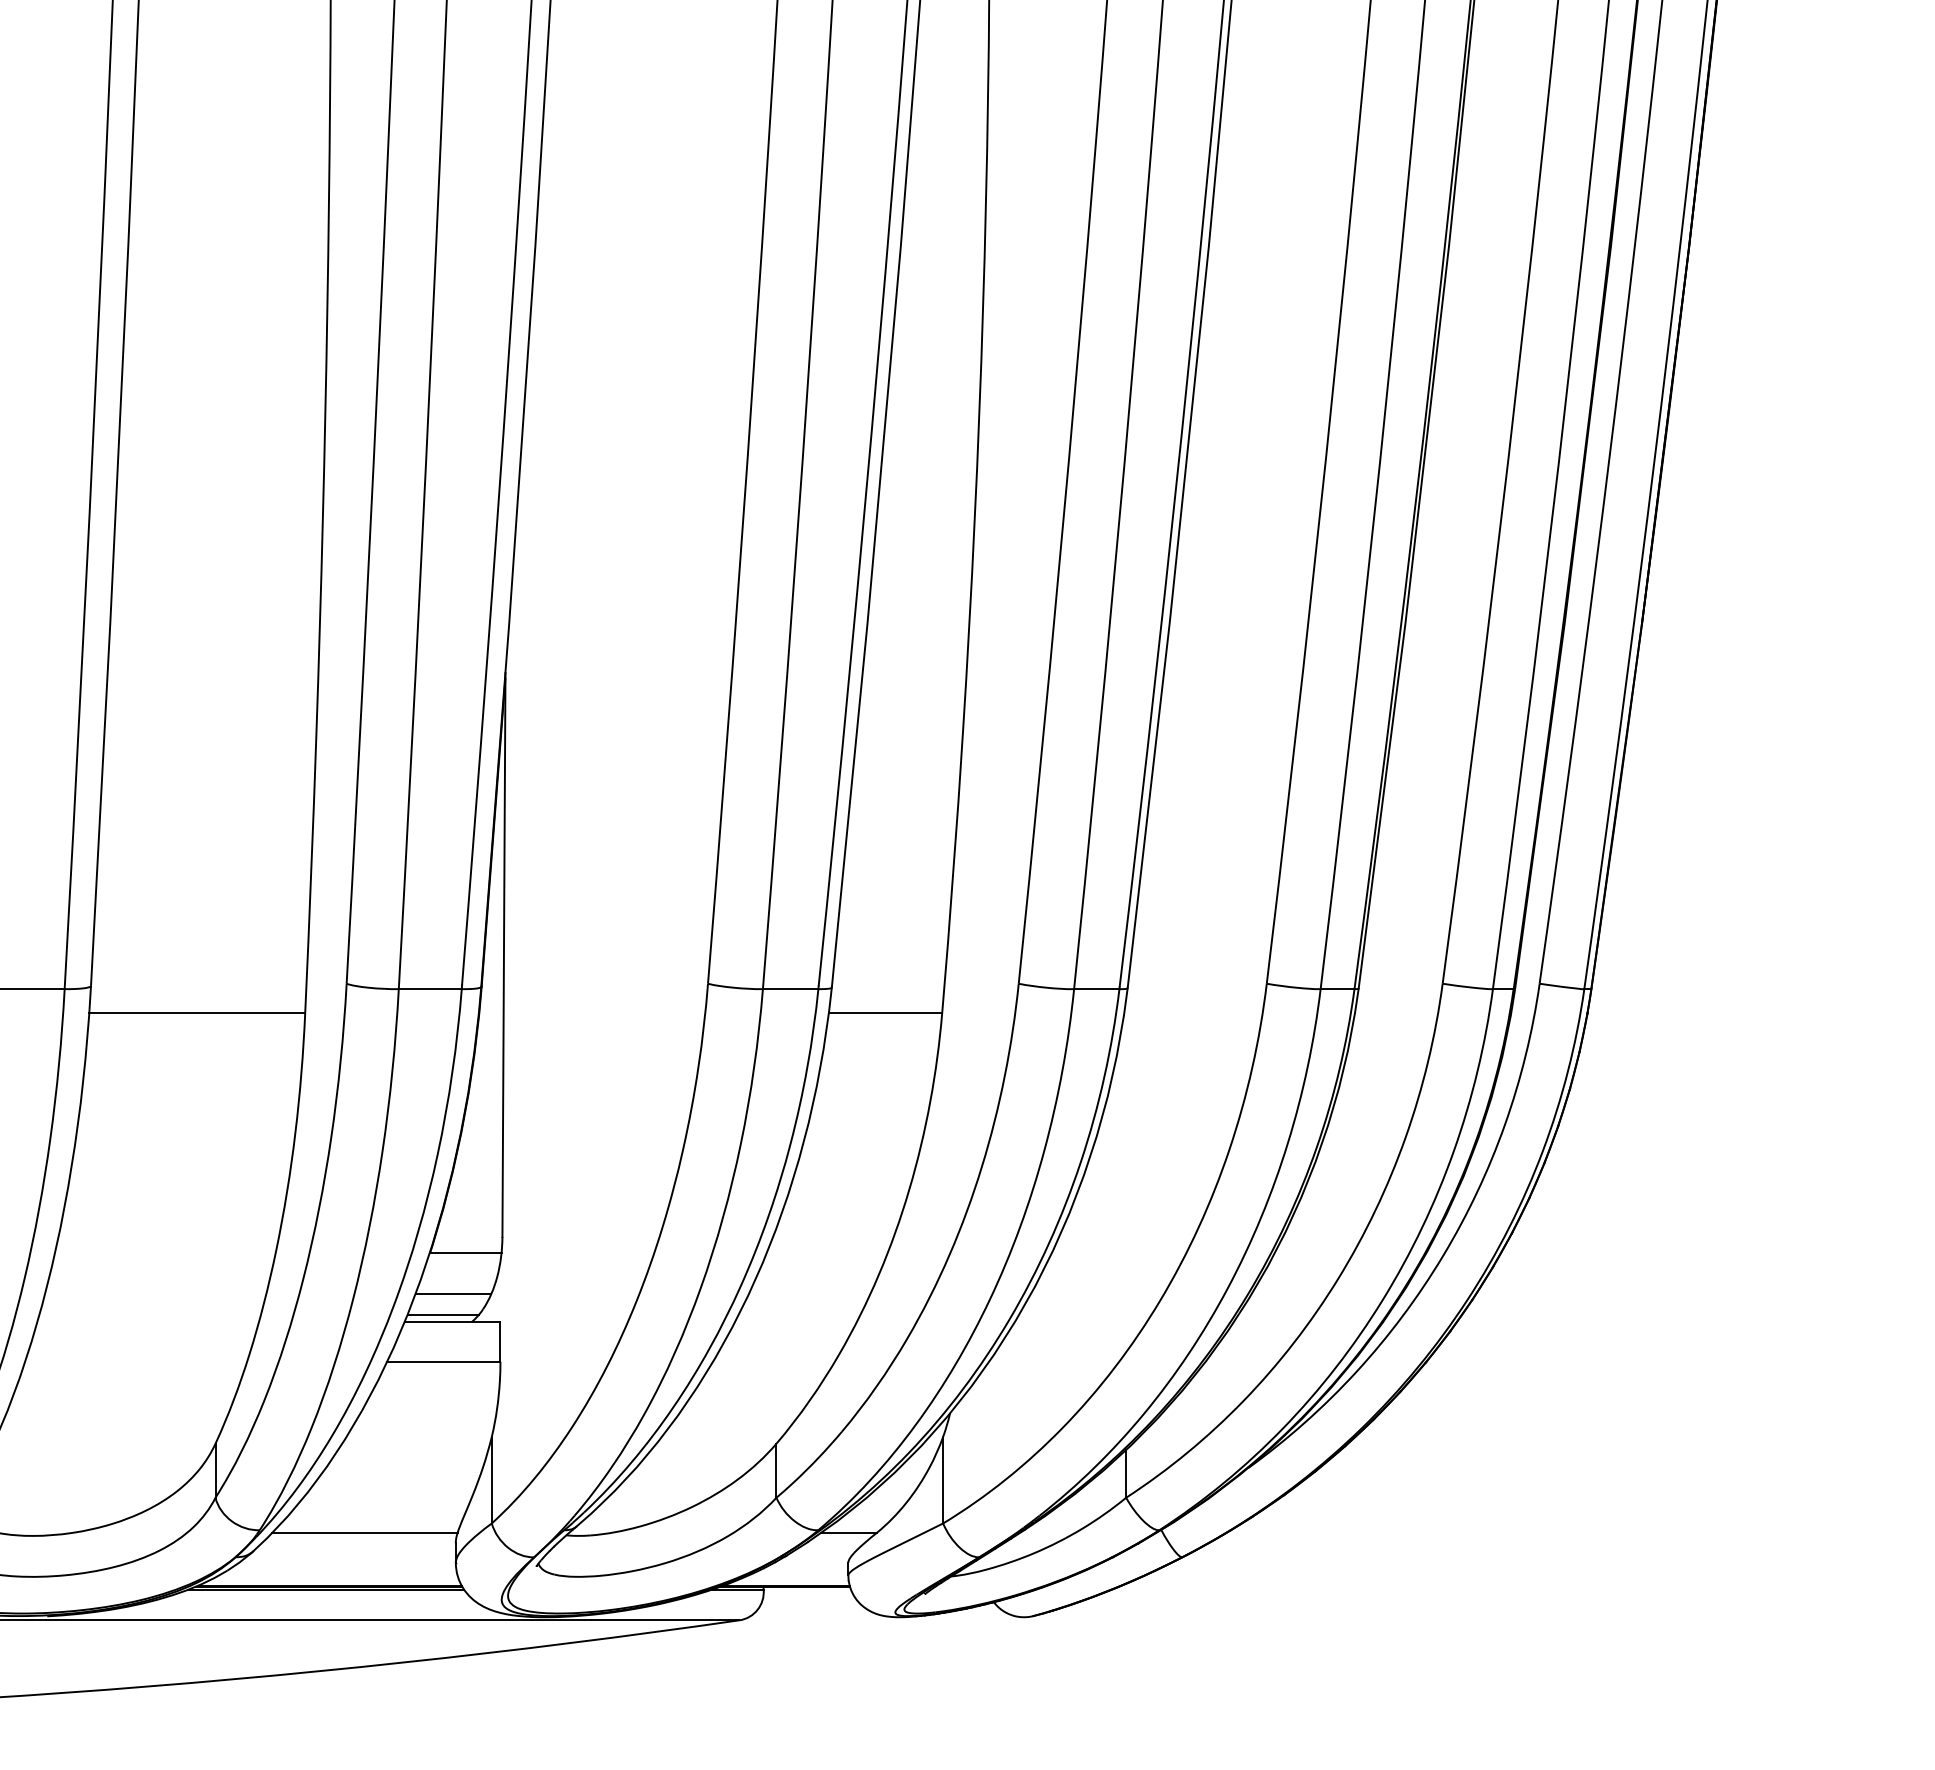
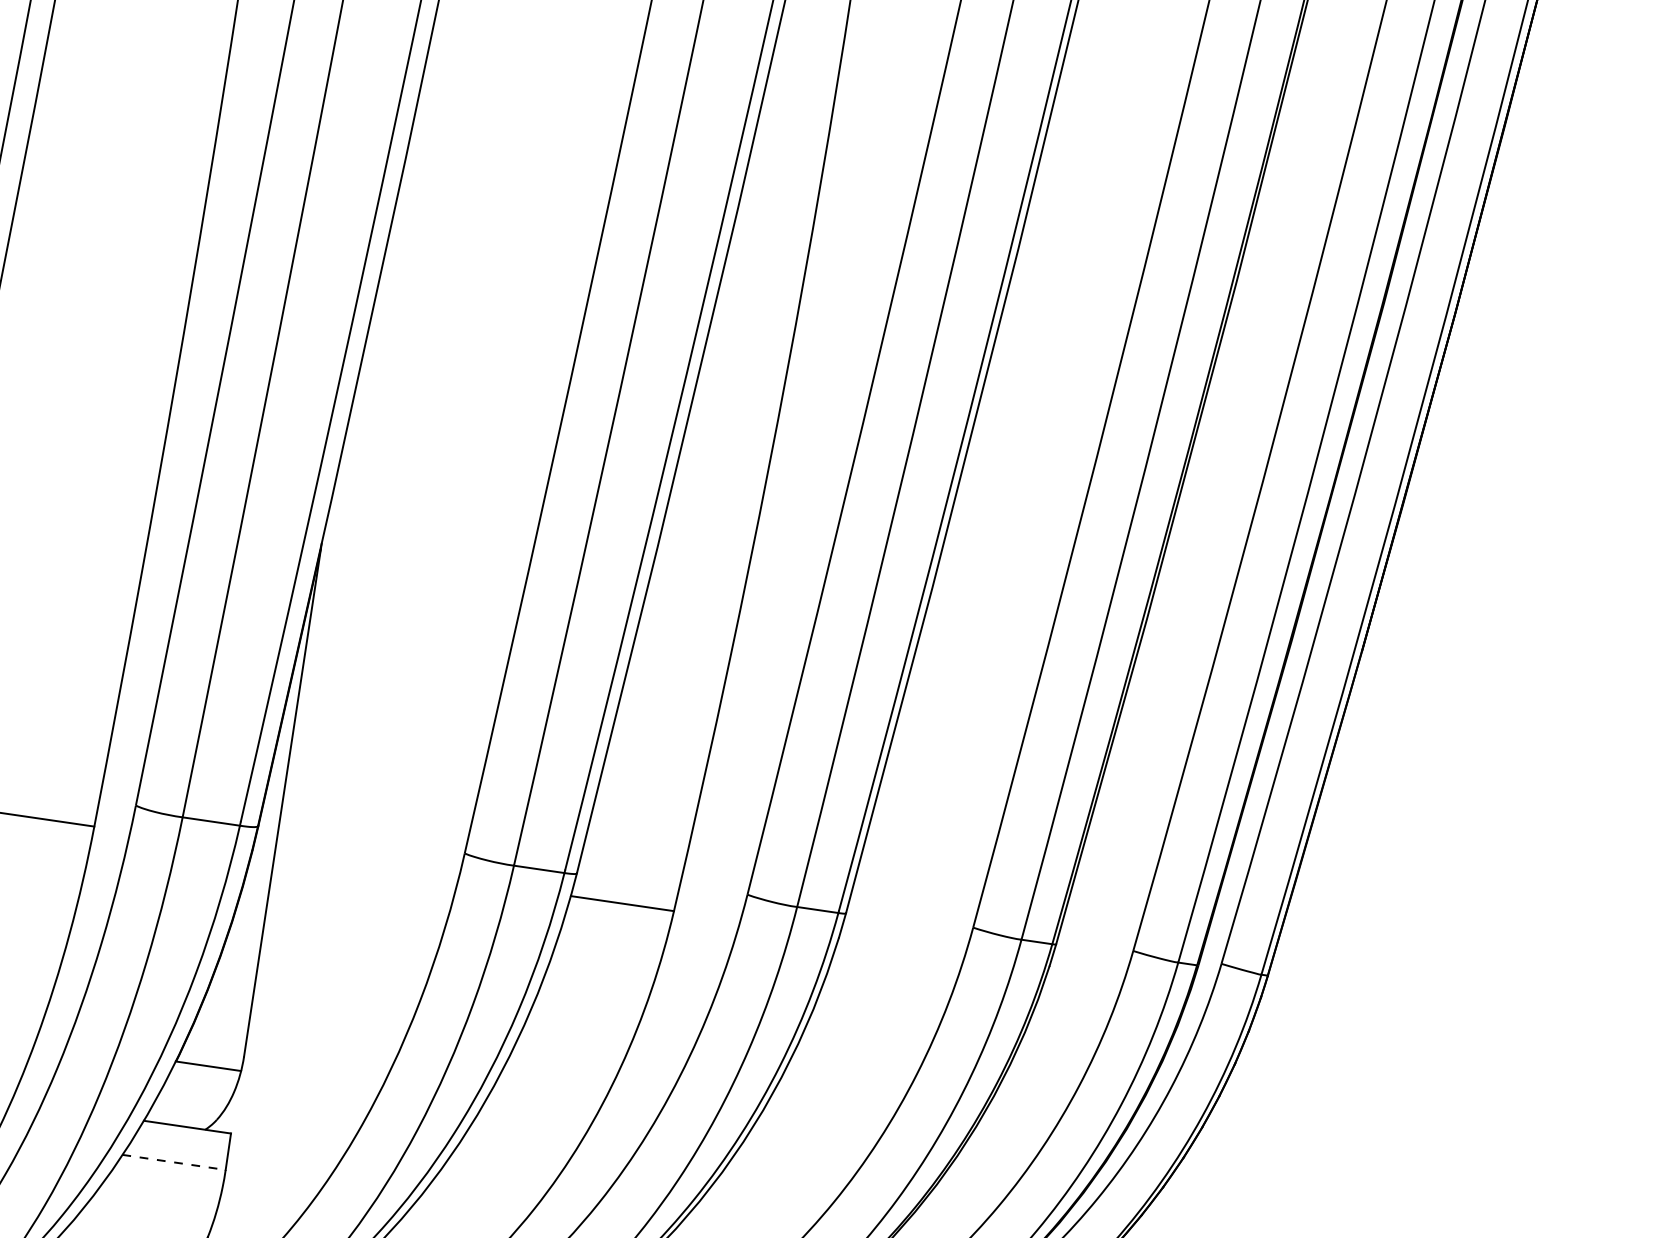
line: (453, 1293) -> (192, 1101), removed
line: (442, 1314) -> (179, 1119), removed
line: (443, 1361) -> (173, 1162), solid -> dashed

